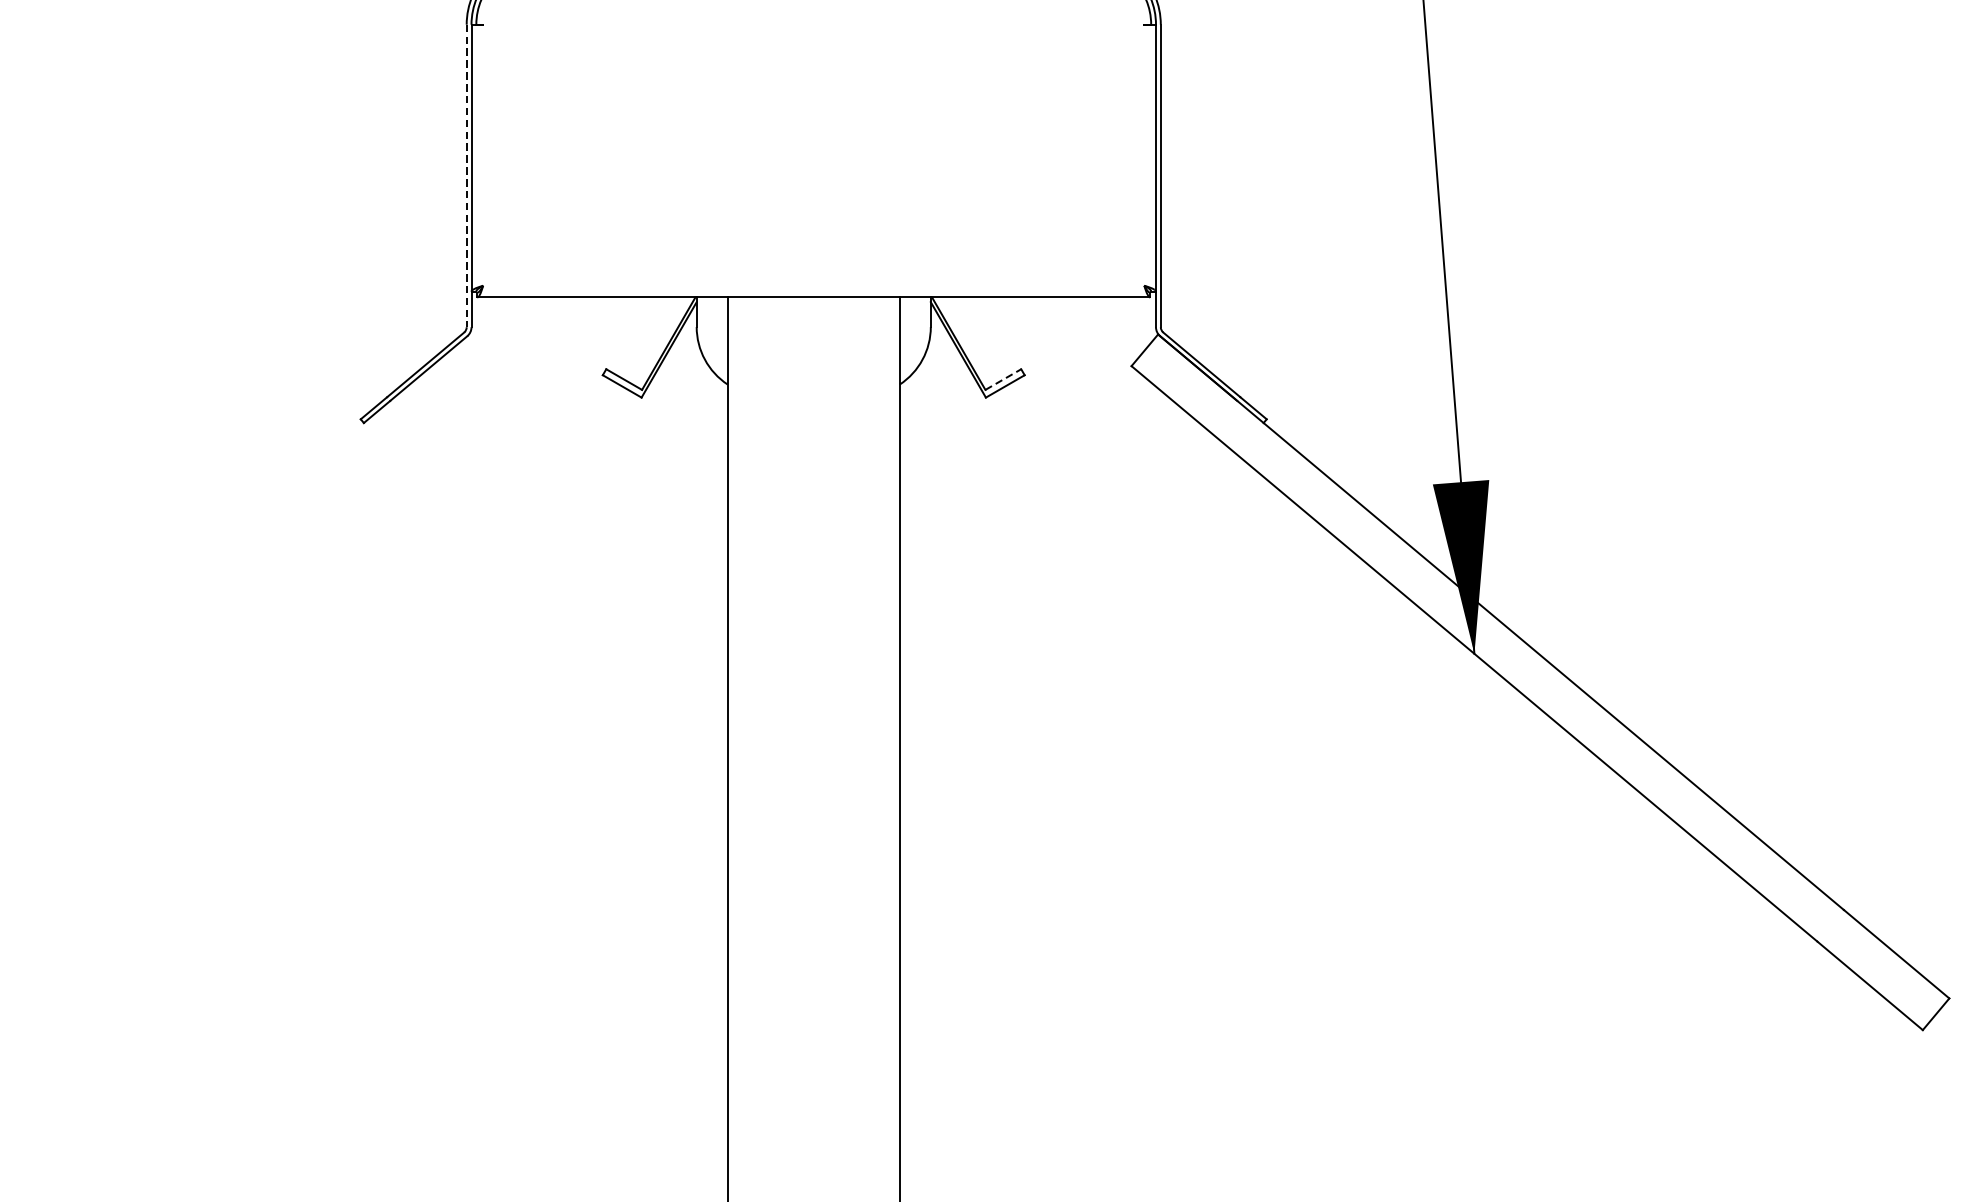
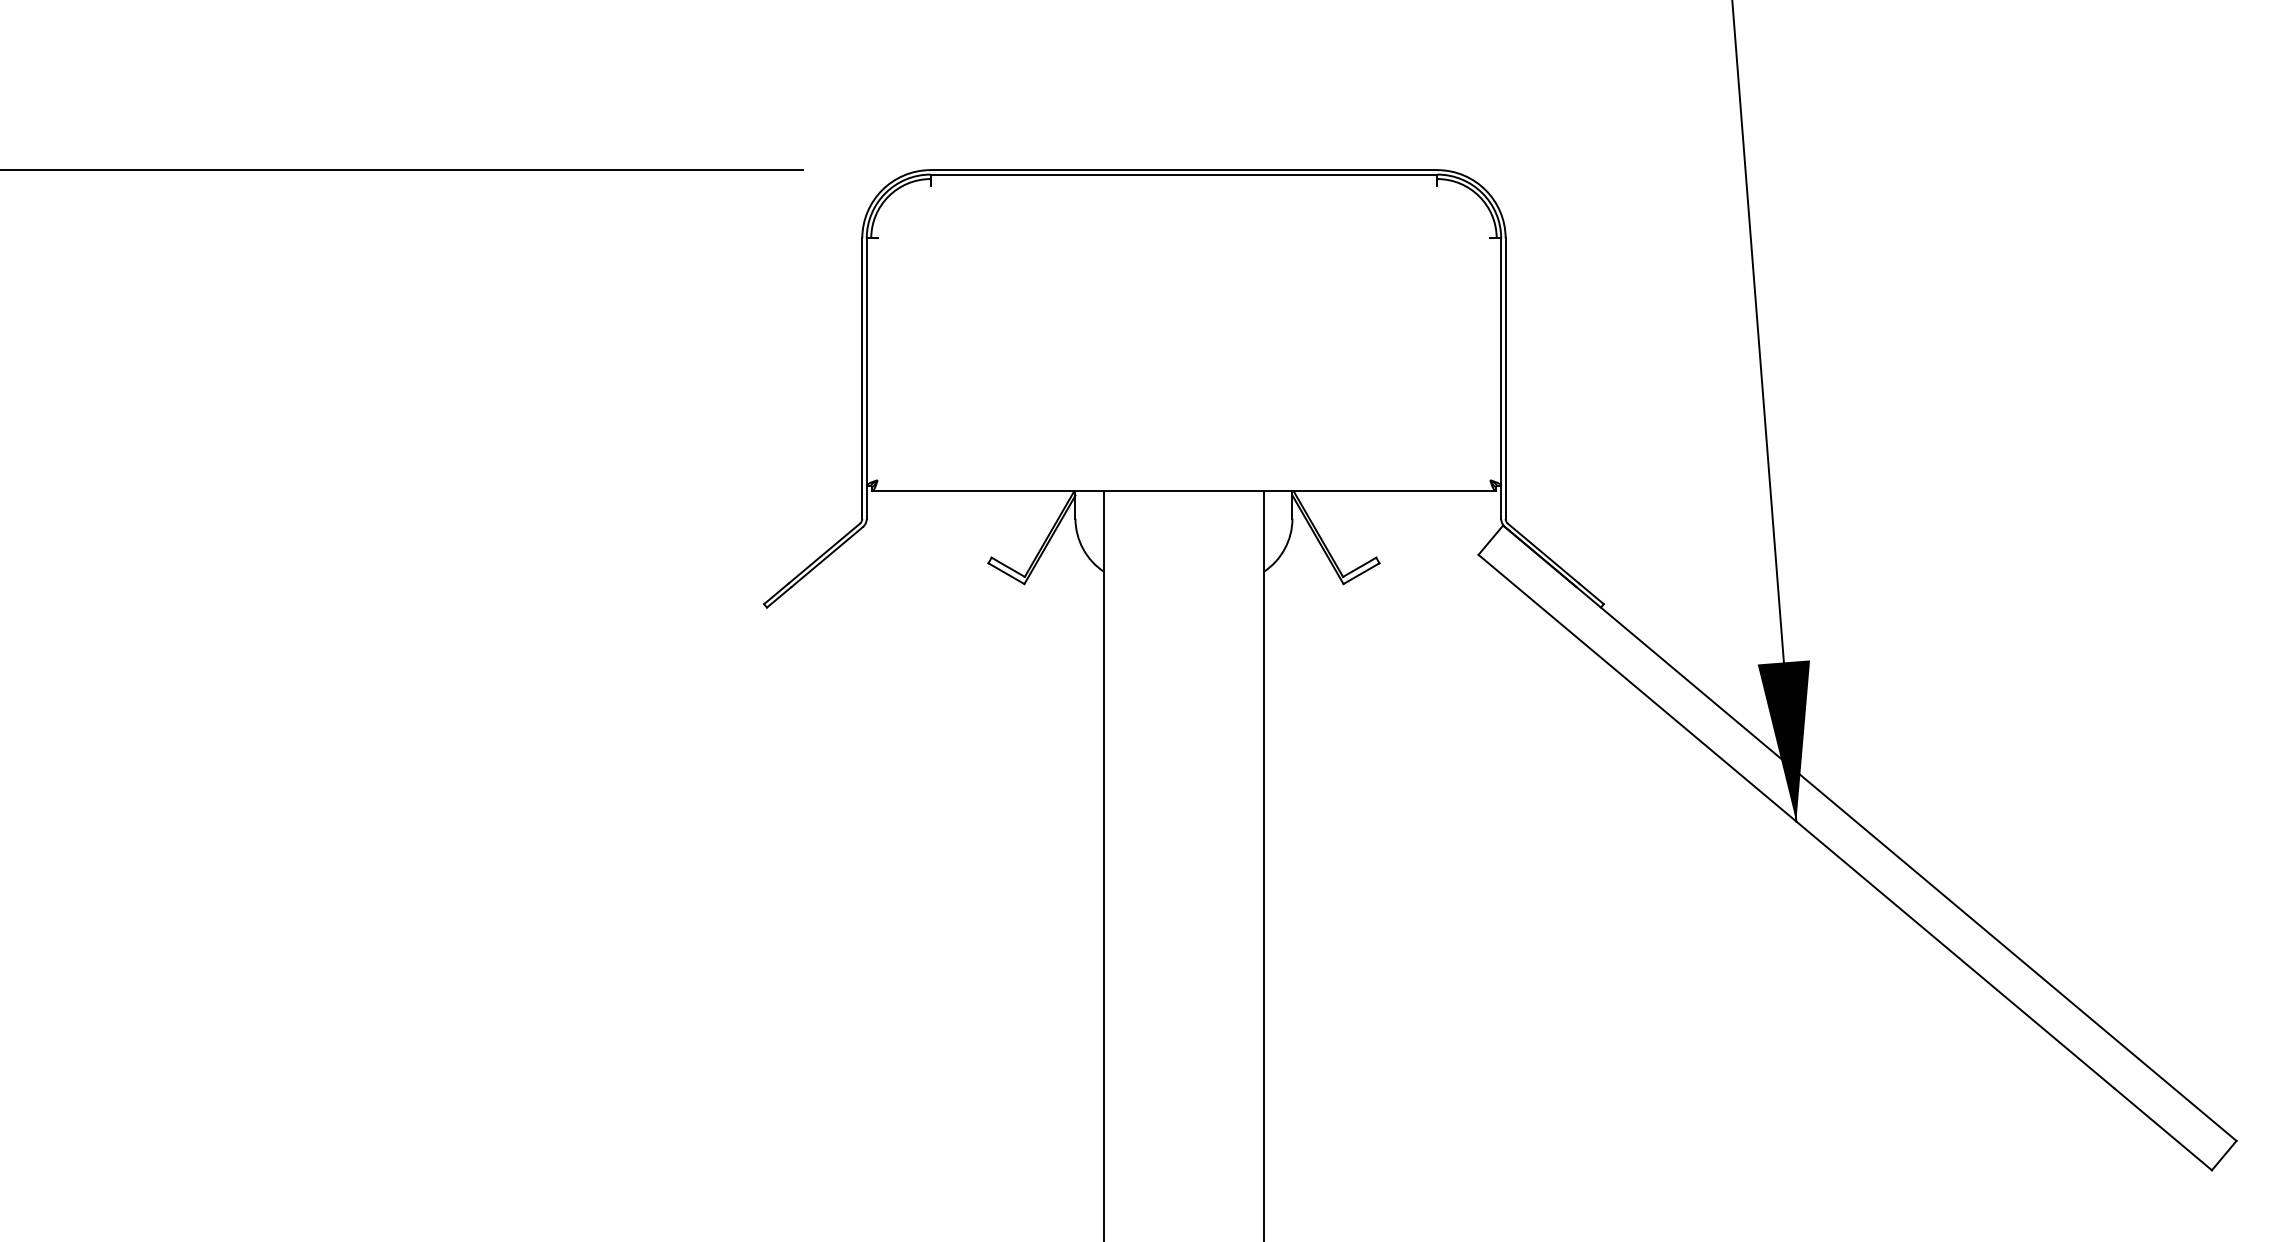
line: (466, 176) -> (862, 379), dashed -> solid
line: (1004, 379) -> (1360, 567), dashed -> solid

